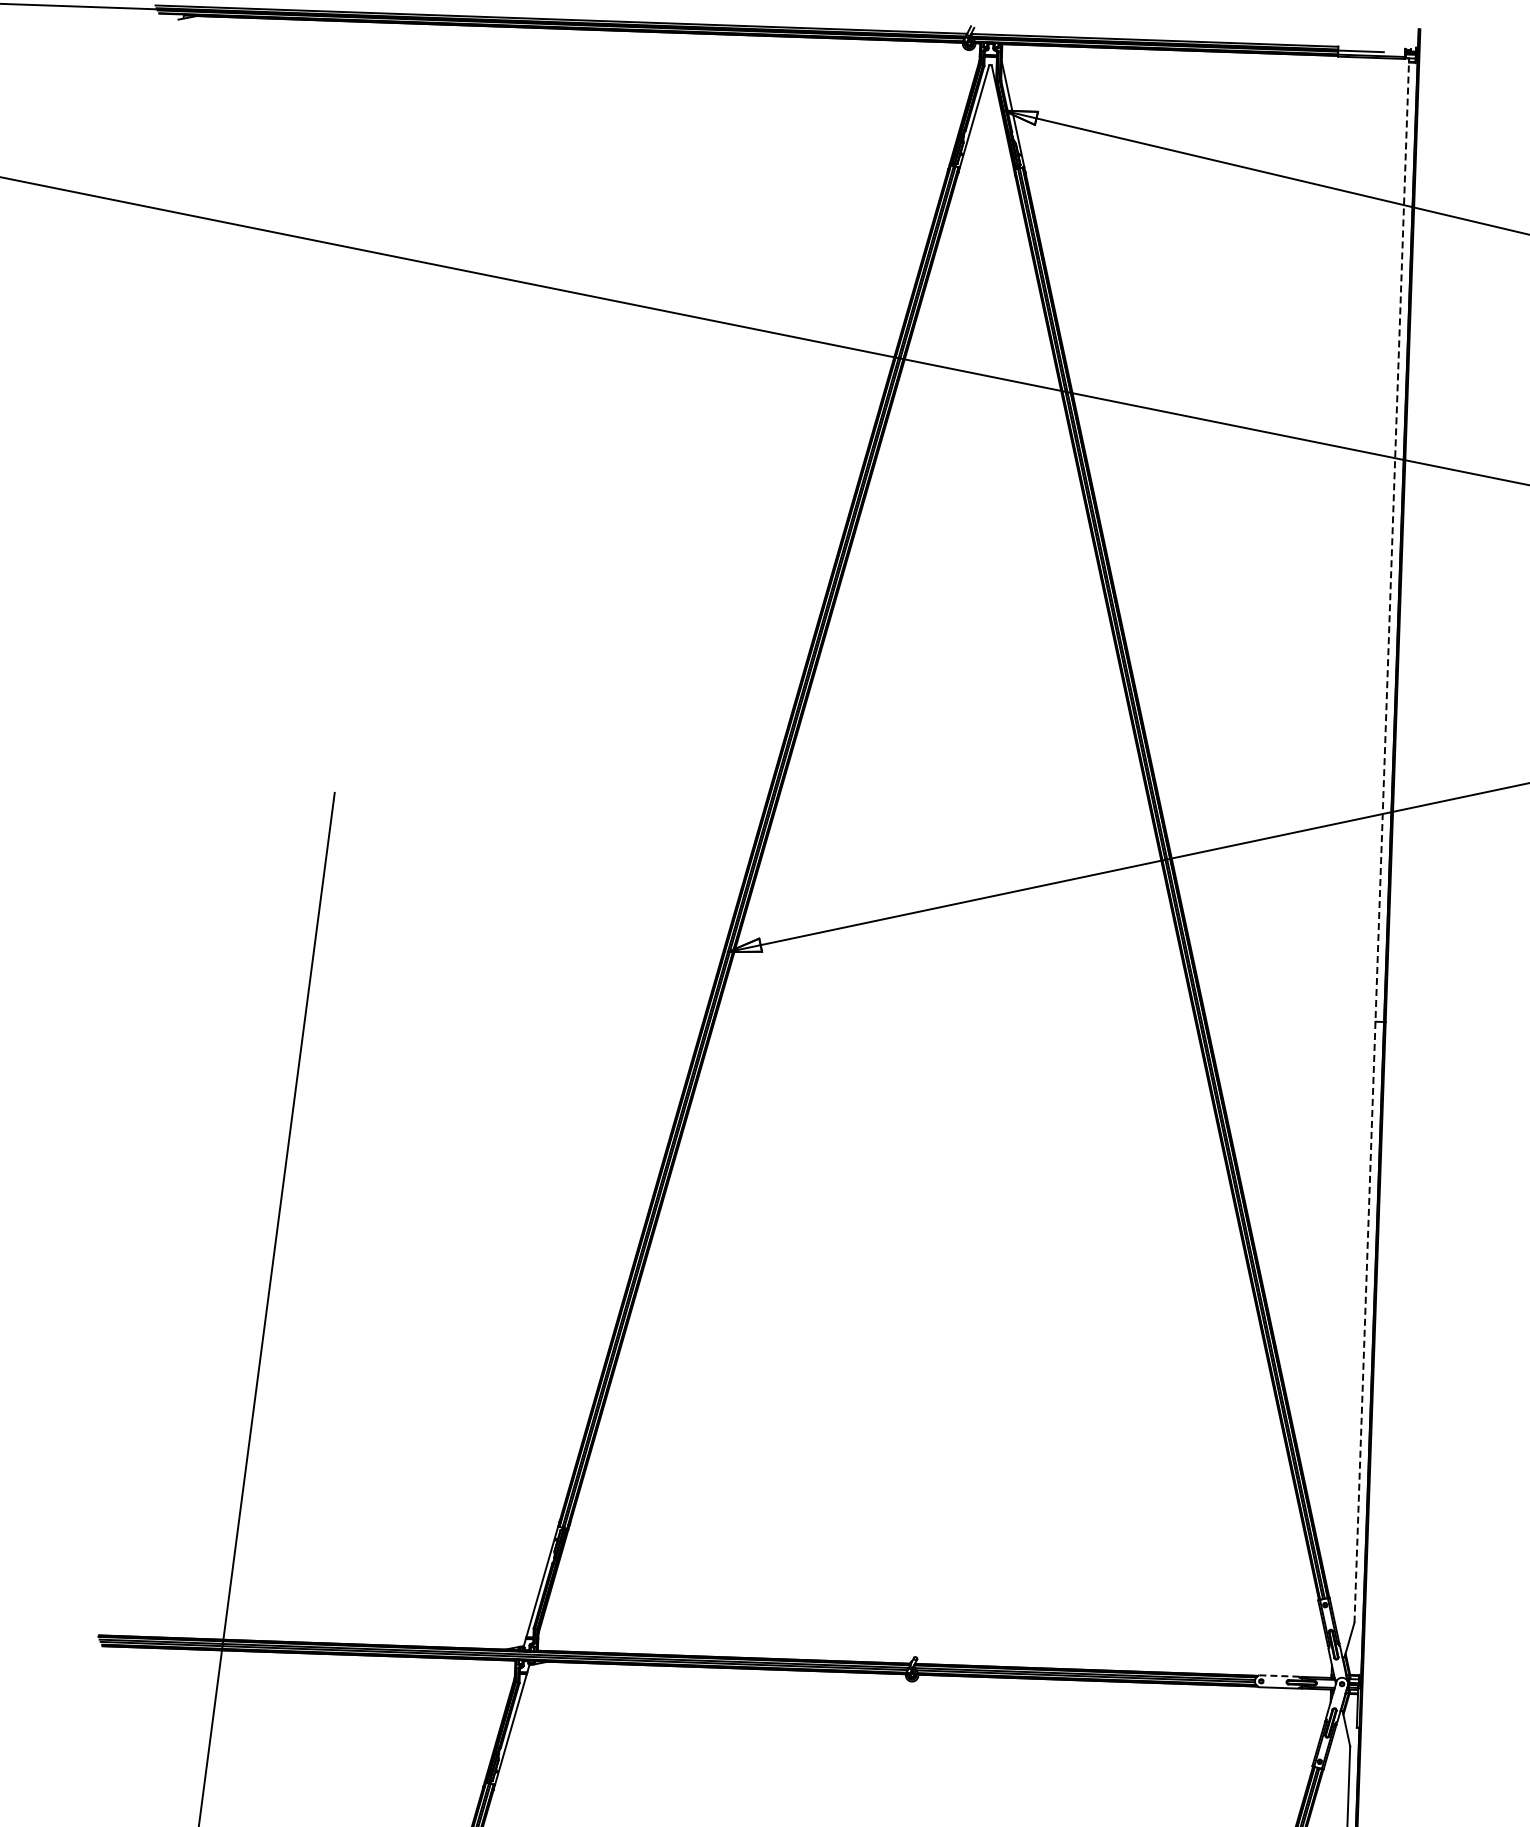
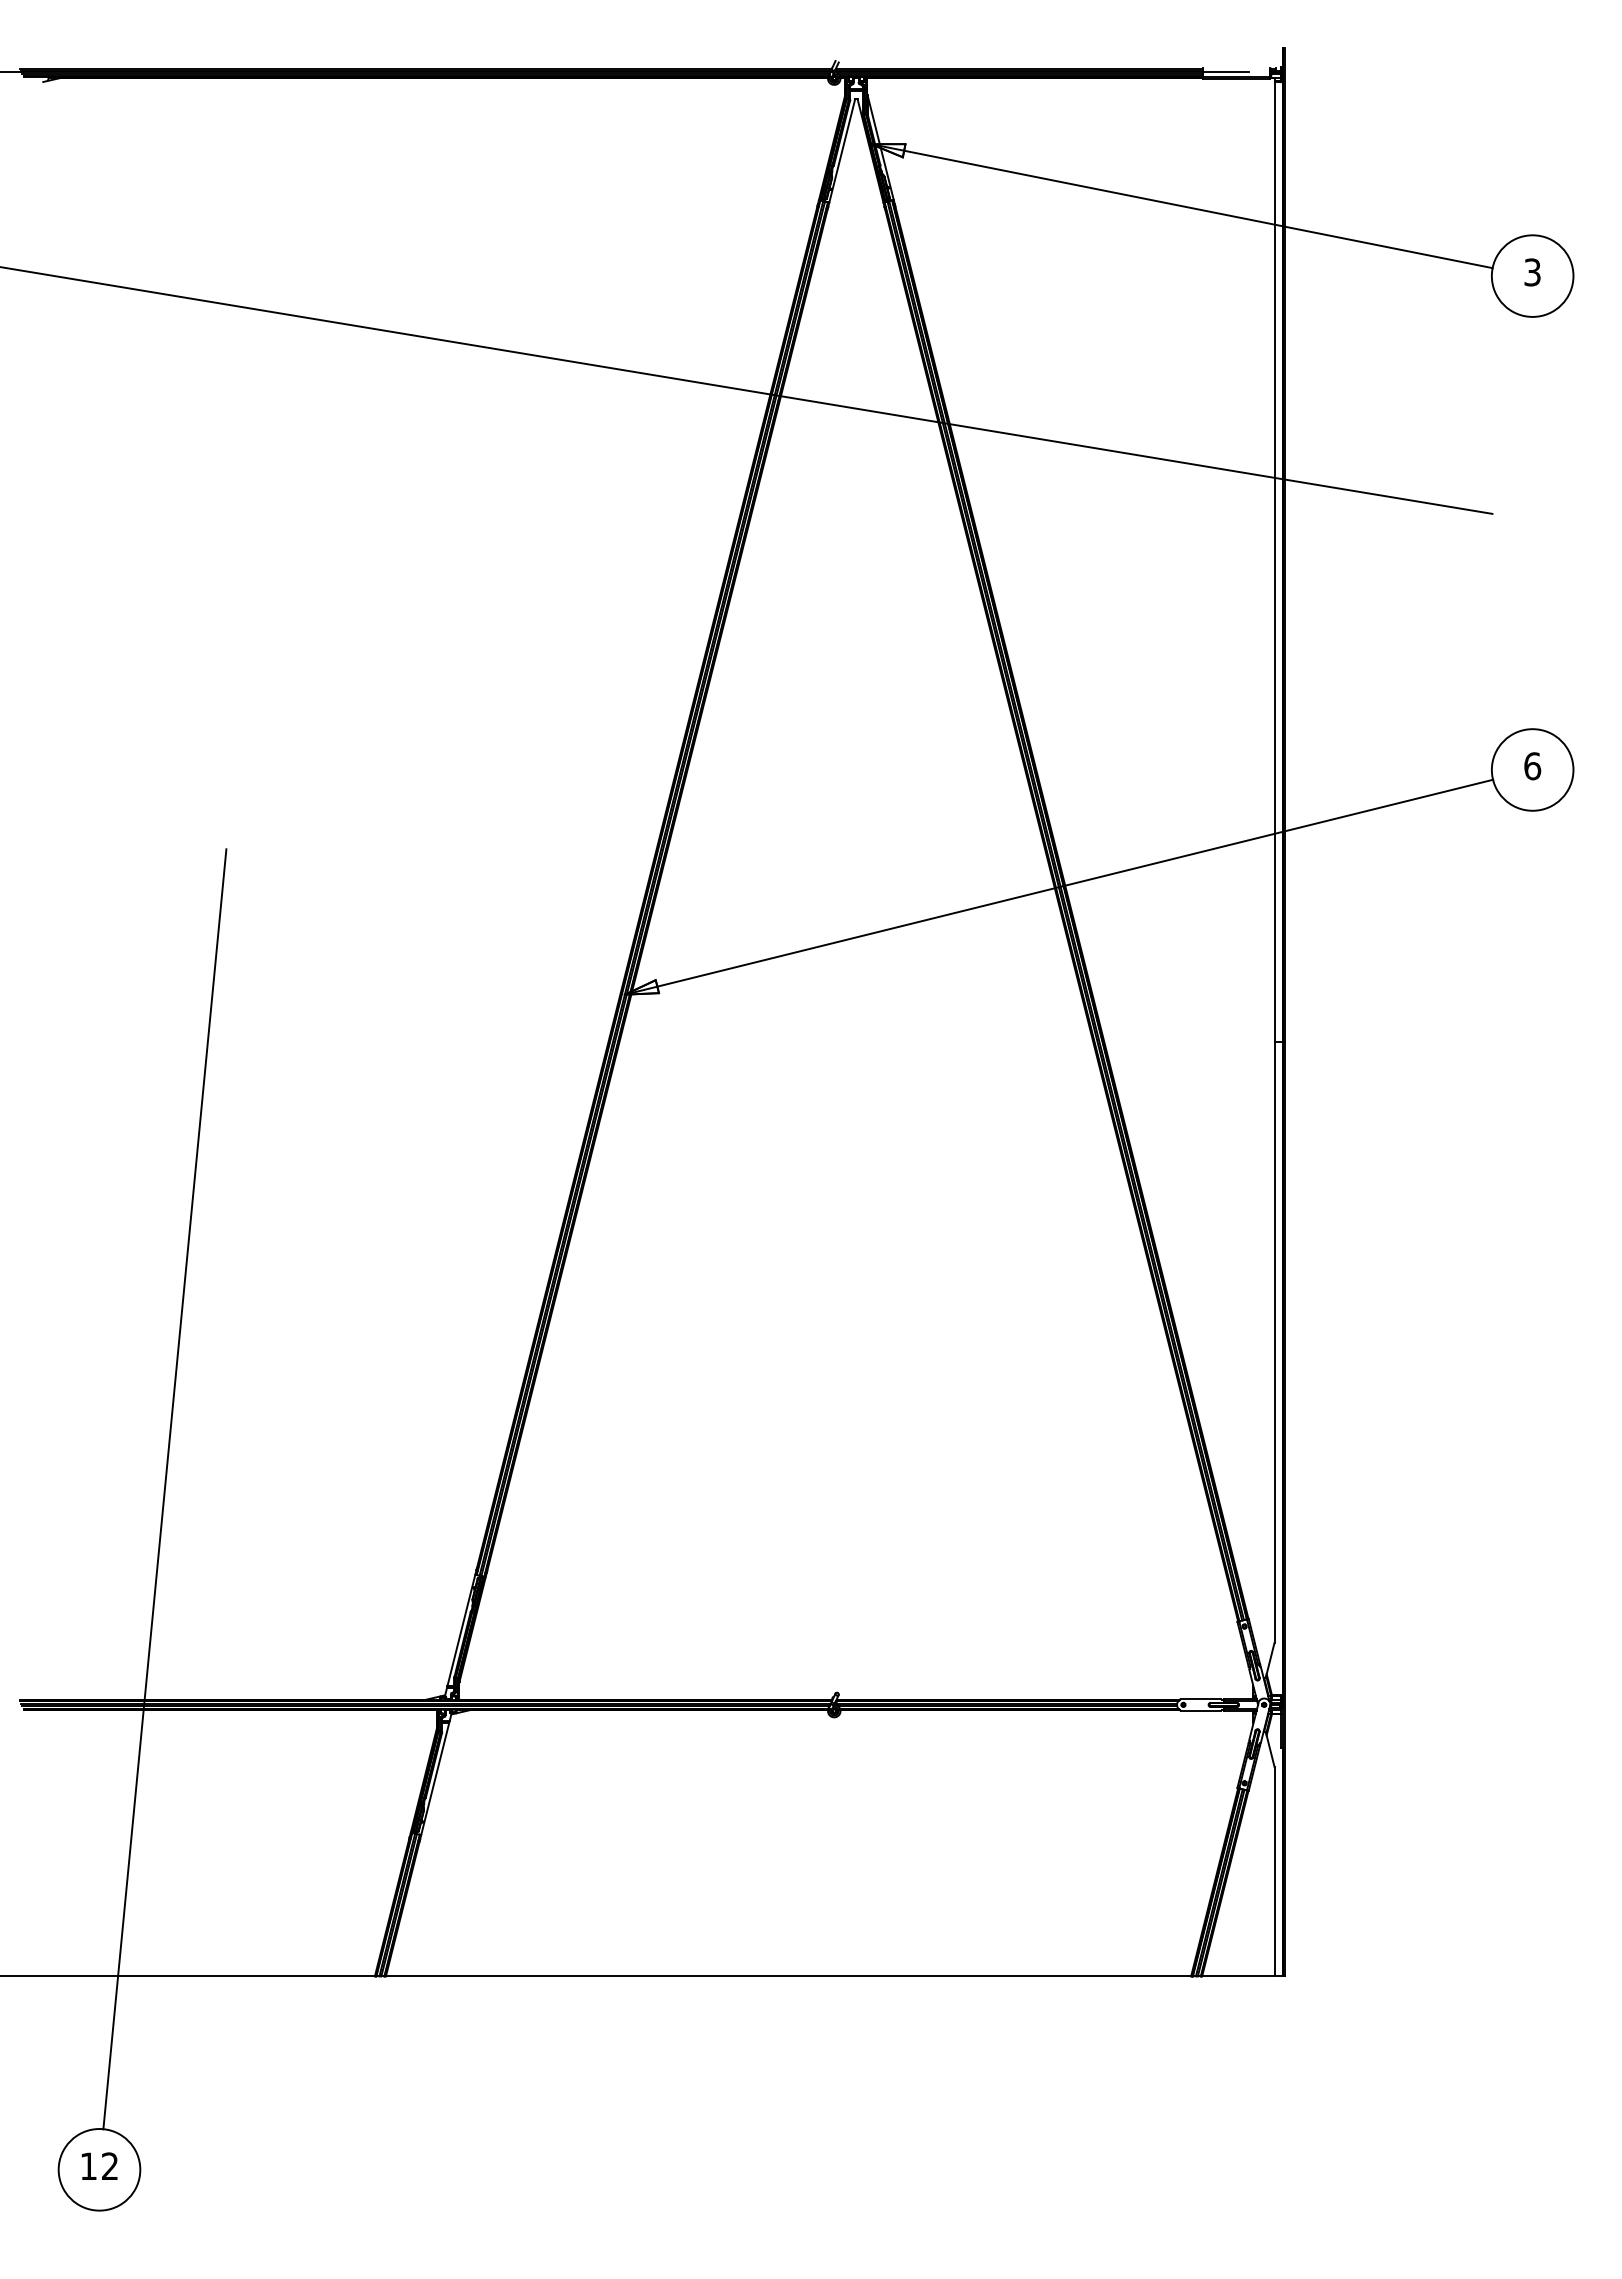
line: (1381, 840) -> (1274, 860), dashed -> solid
line: (1278, 1675) -> (1200, 1698), dashed -> solid

